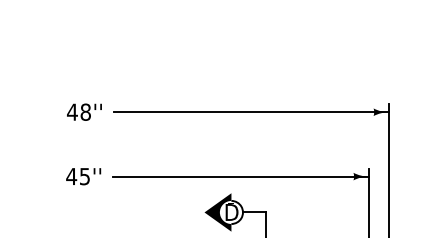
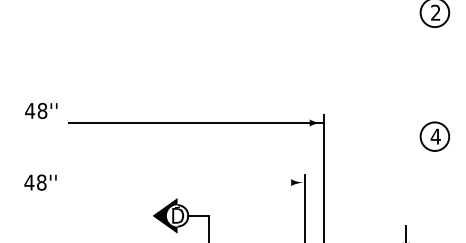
text: (84, 111) -> (41, 110), moved
text: (84, 176) -> (41, 182), 45'' -> 48''
line: (239, 176) -> (185, 182), removed

